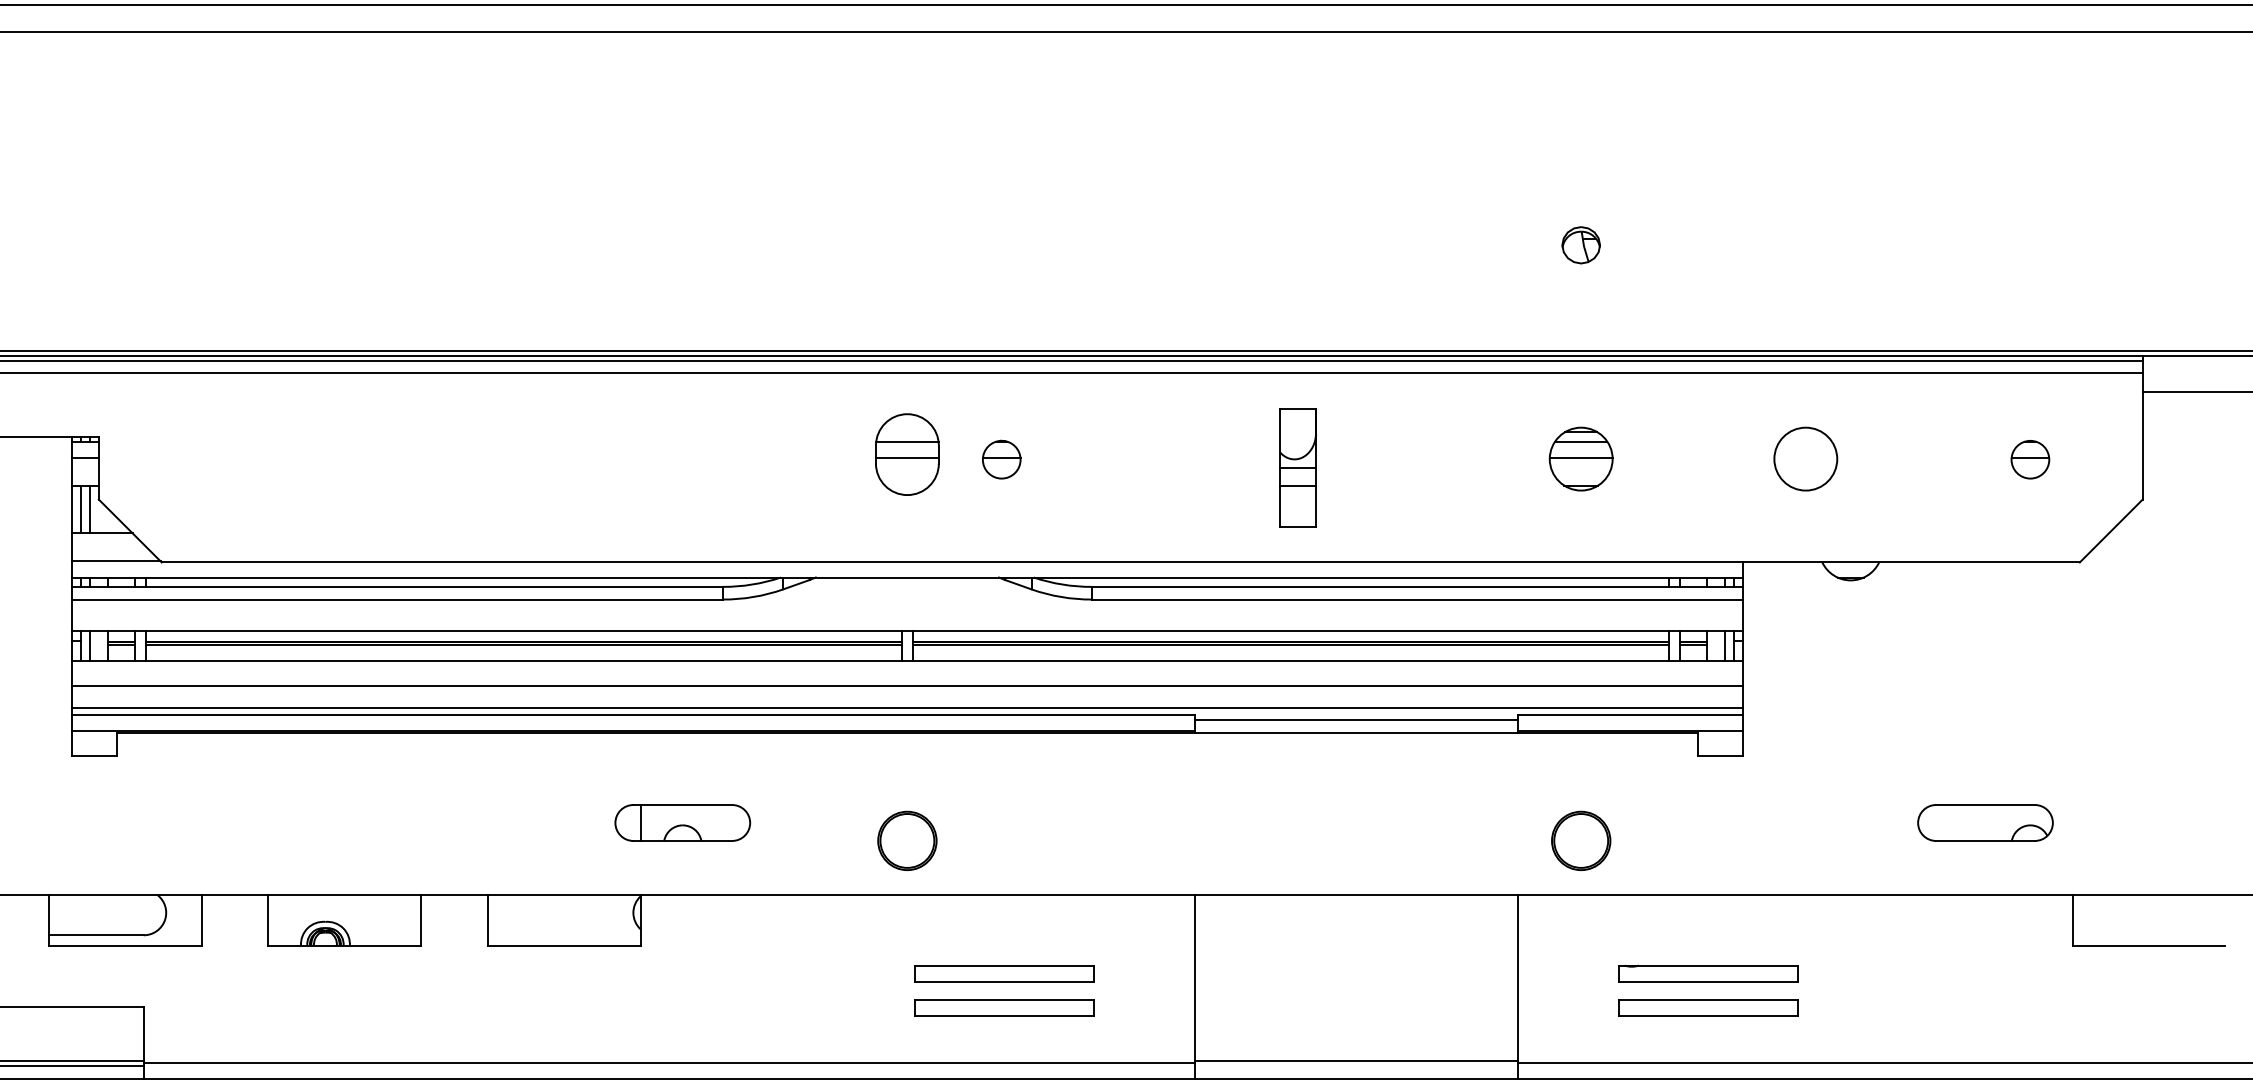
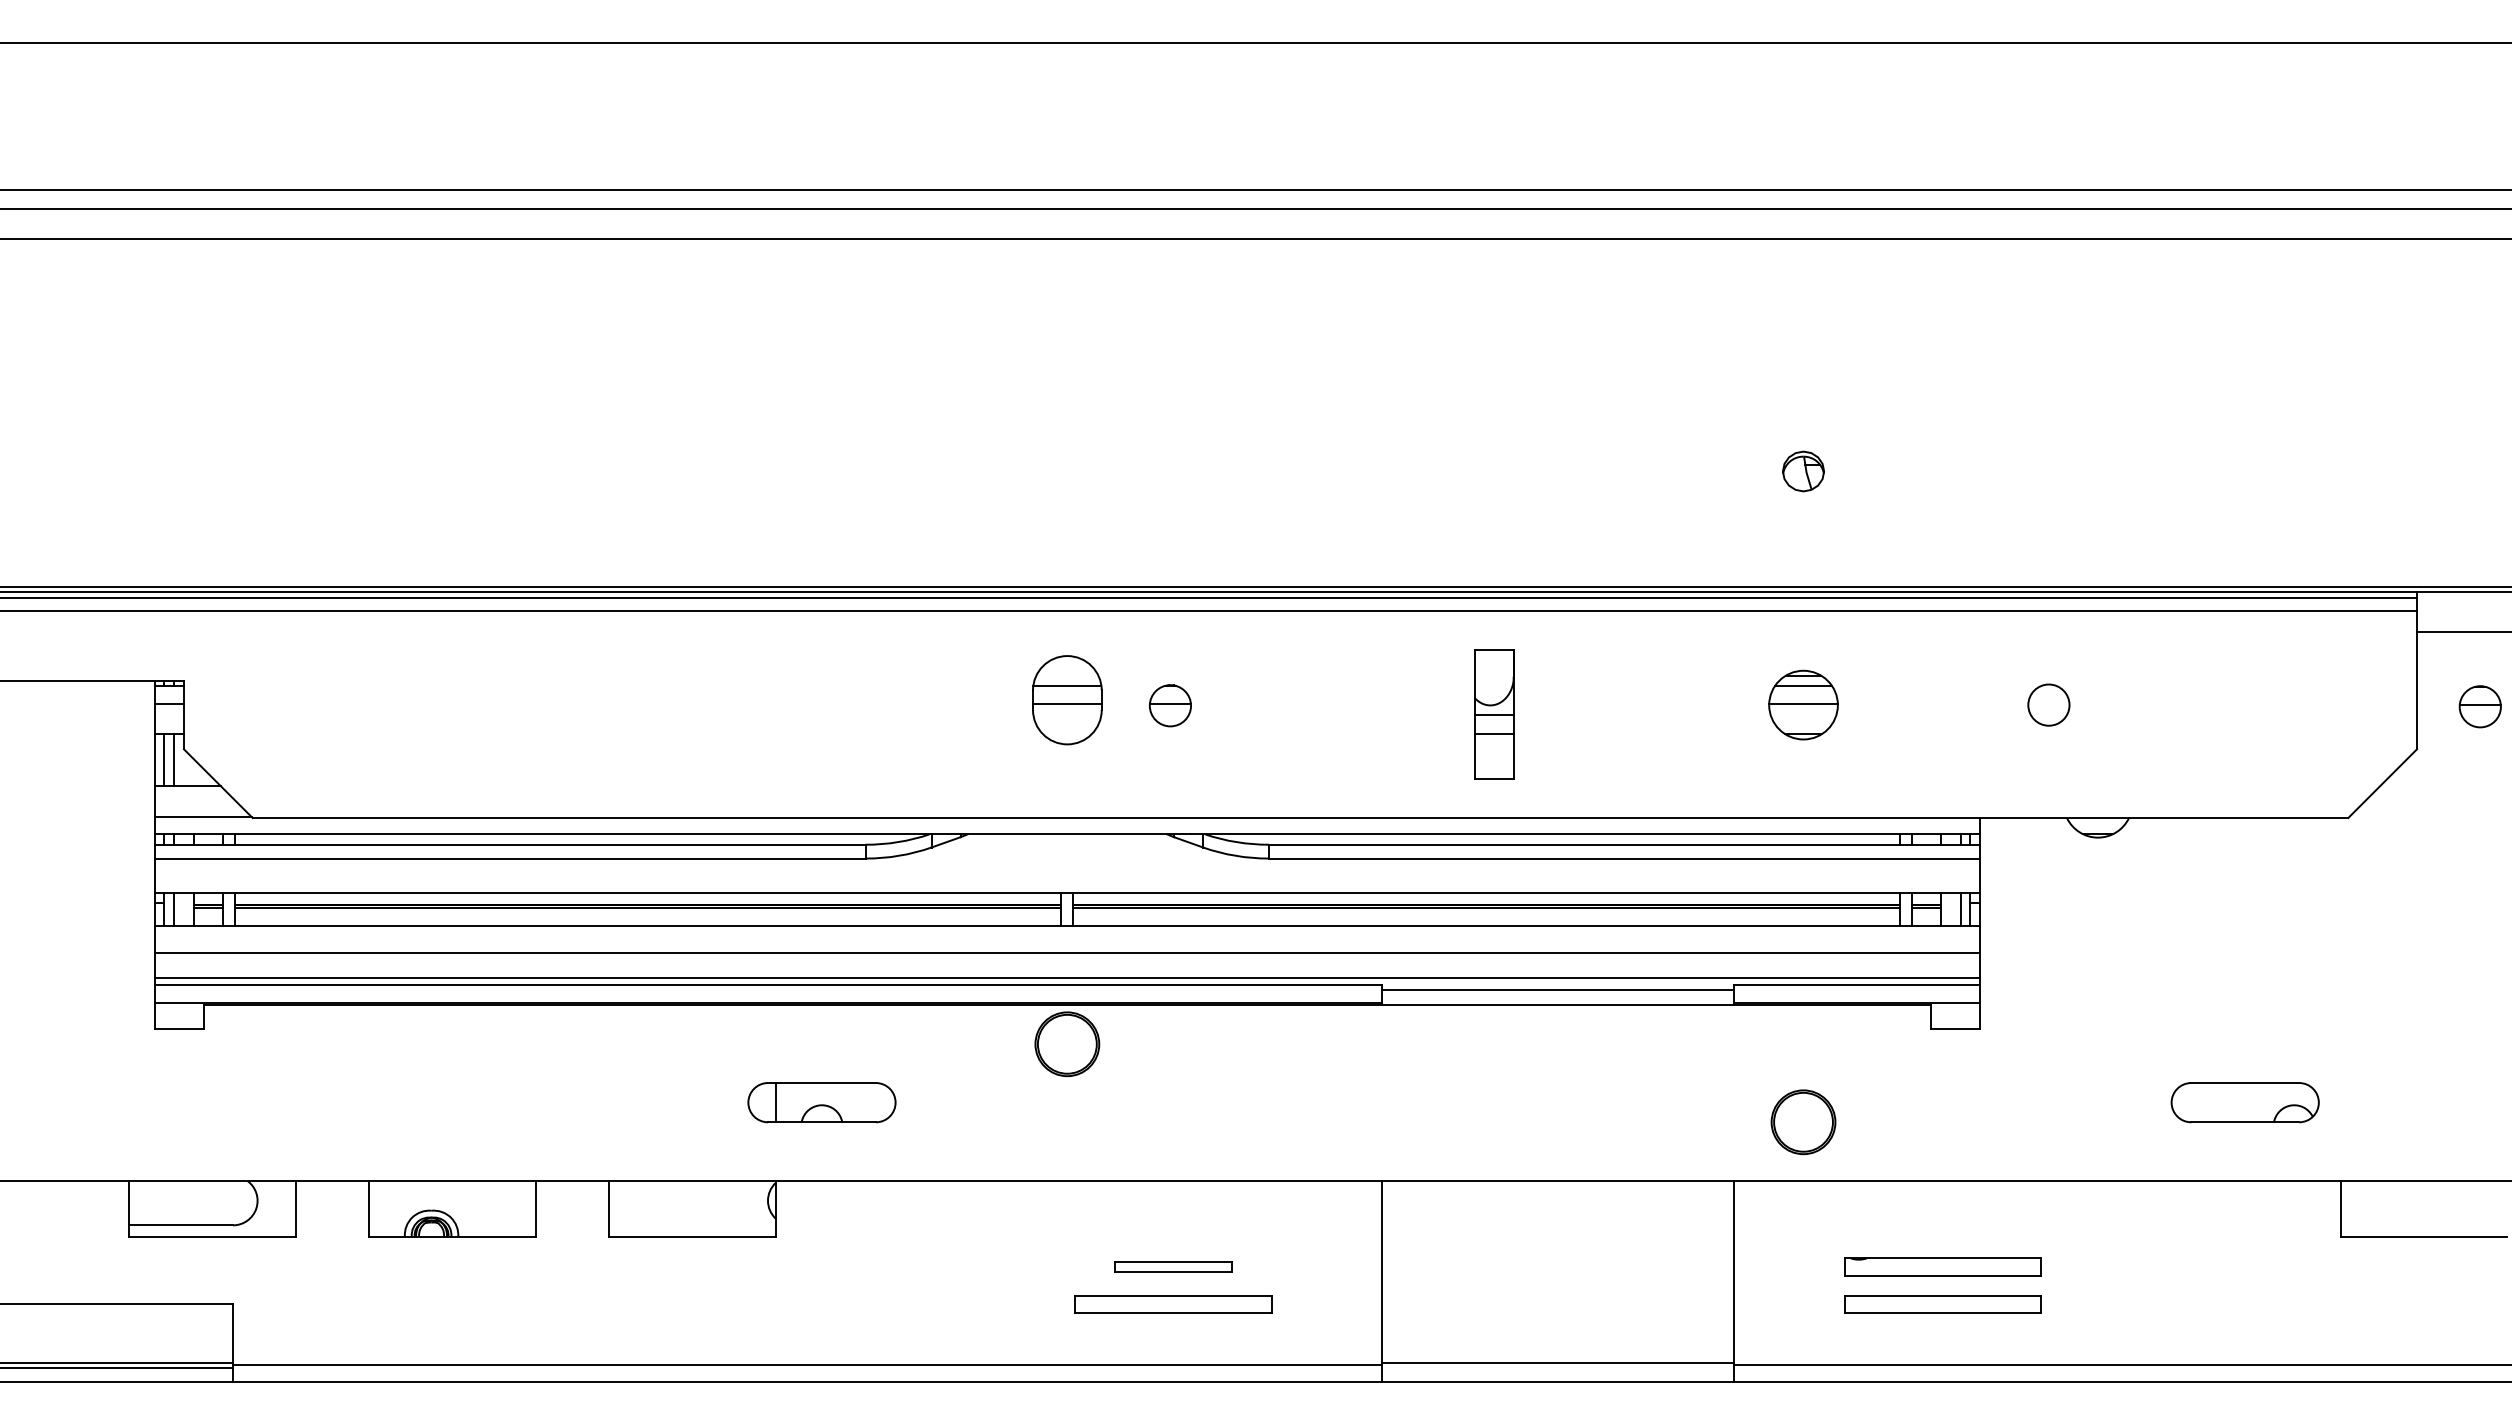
circle: (1805, 458) -> (2048, 704), size x0.6
part: (2029, 459) -> (2479, 706), moved
part: (907, 841) -> (1067, 1044), moved
part: (1004, 972) -> (1173, 1266), size x0.6

